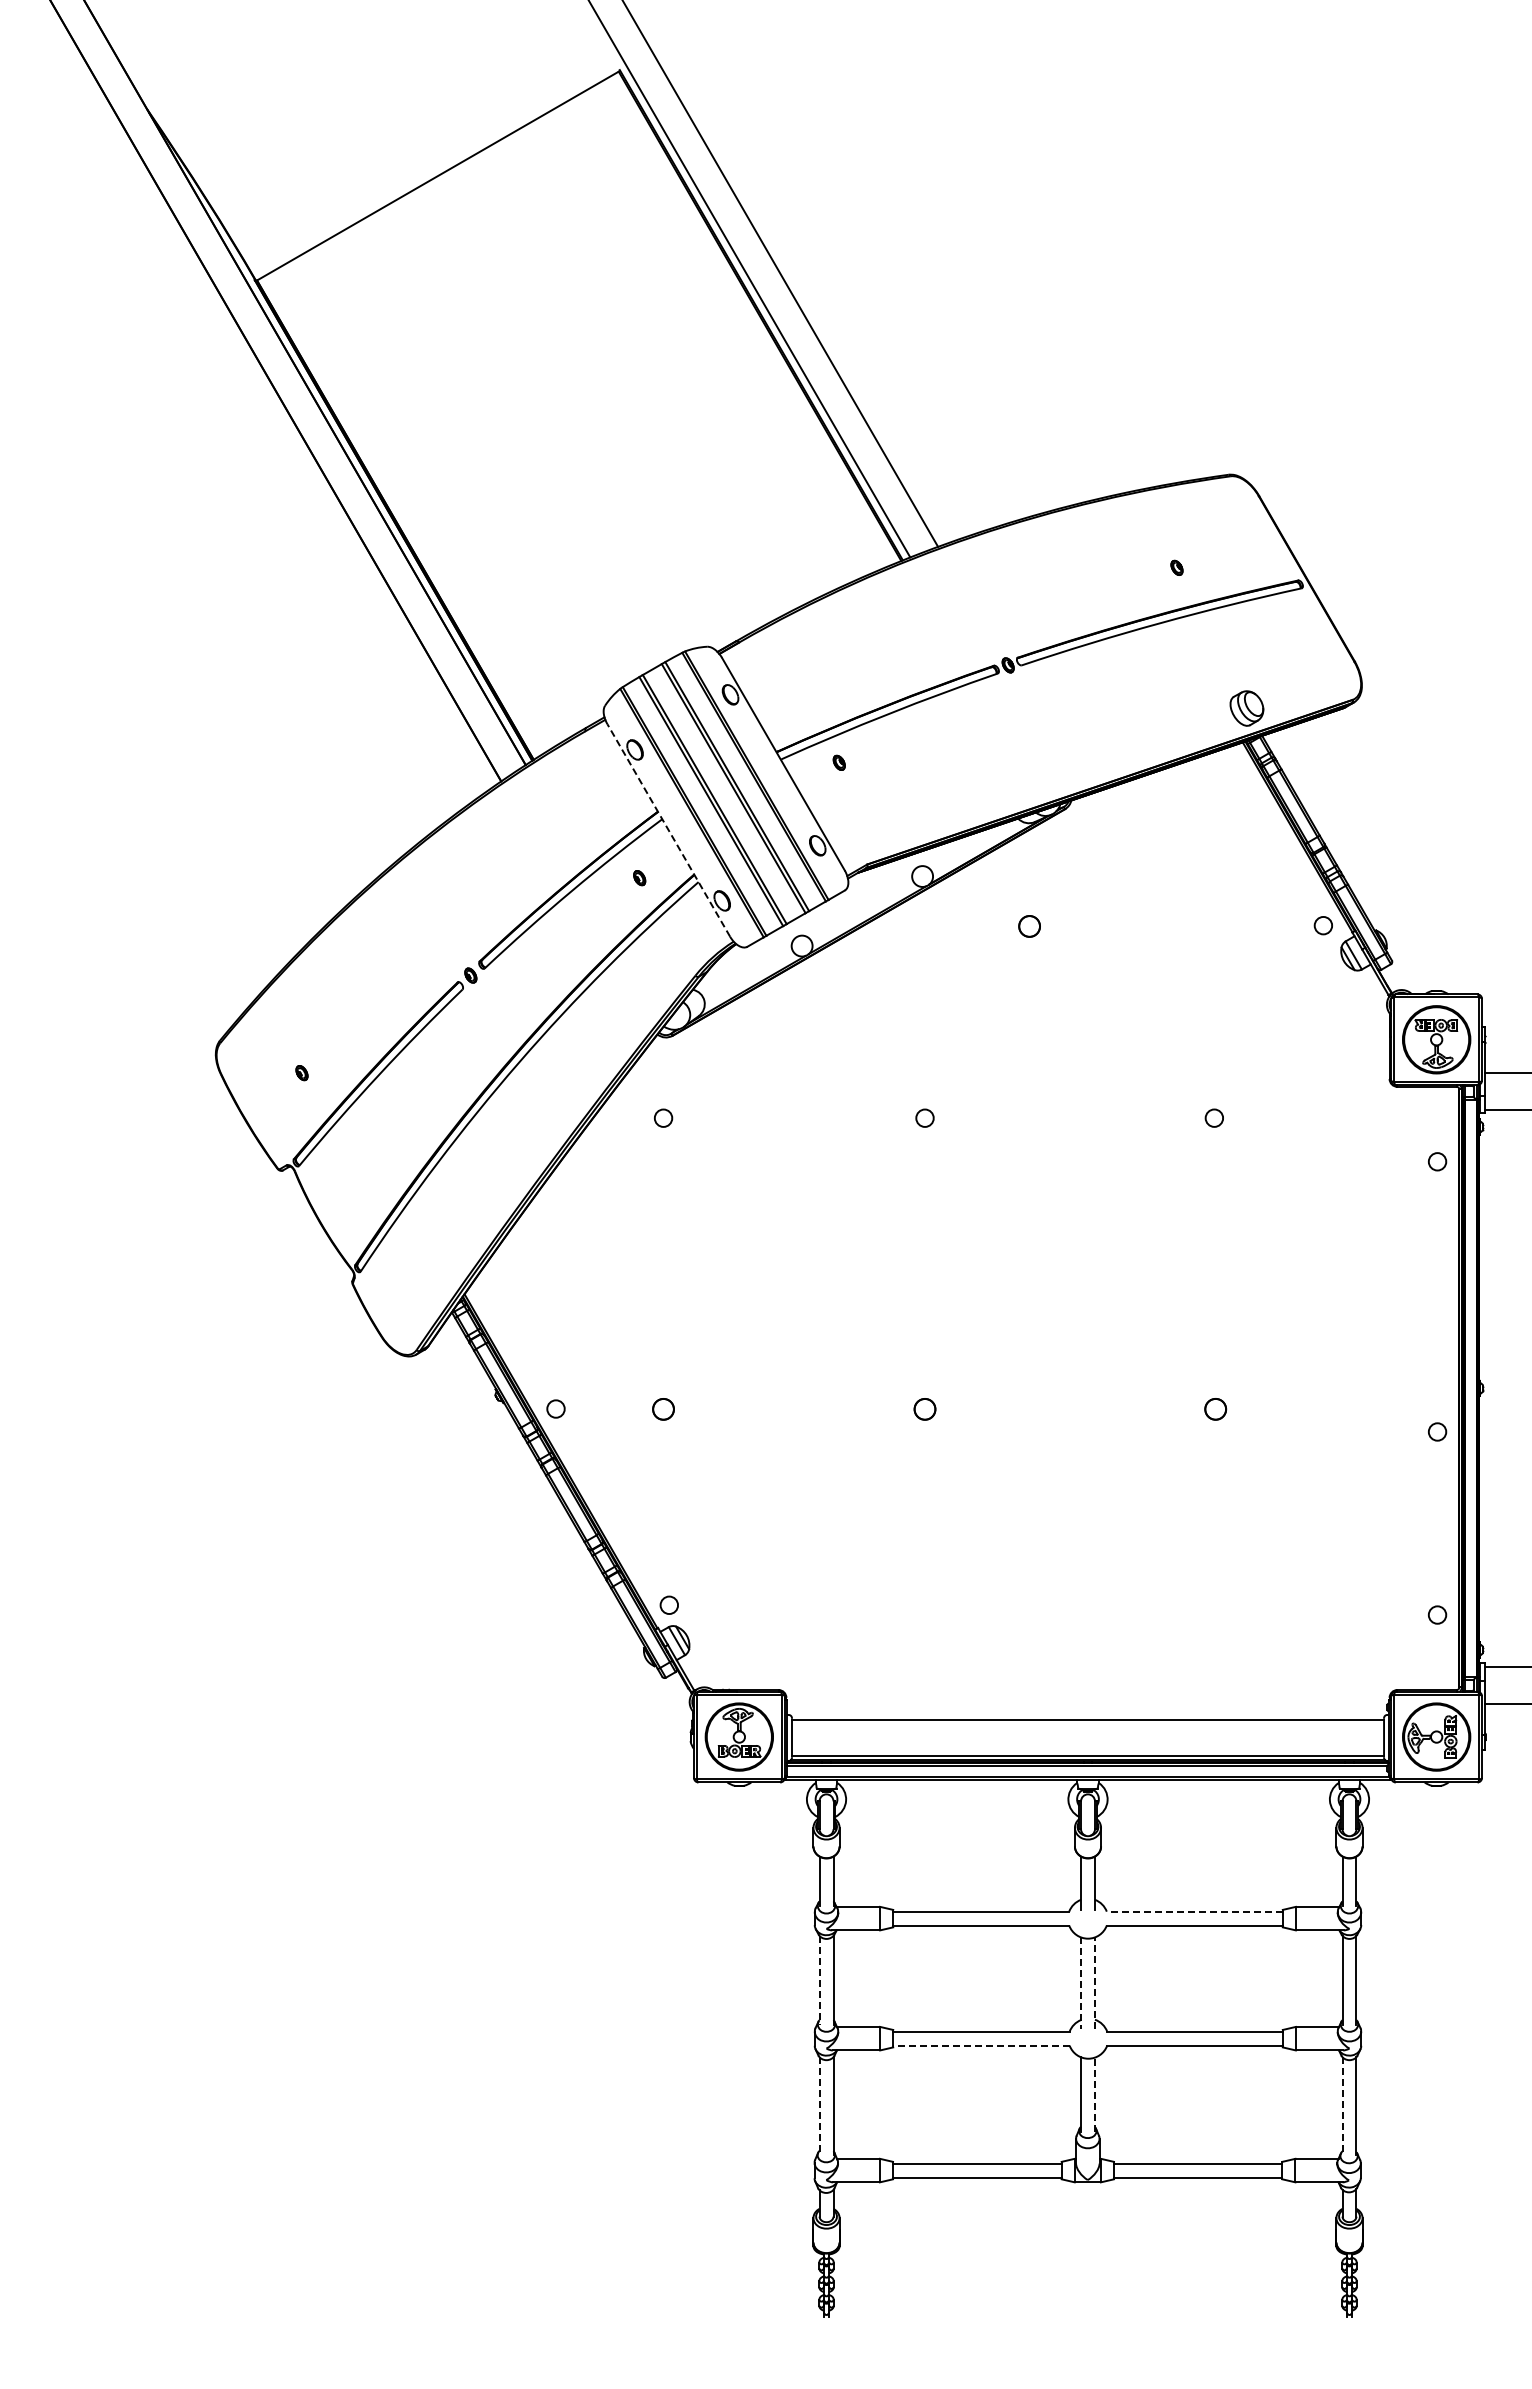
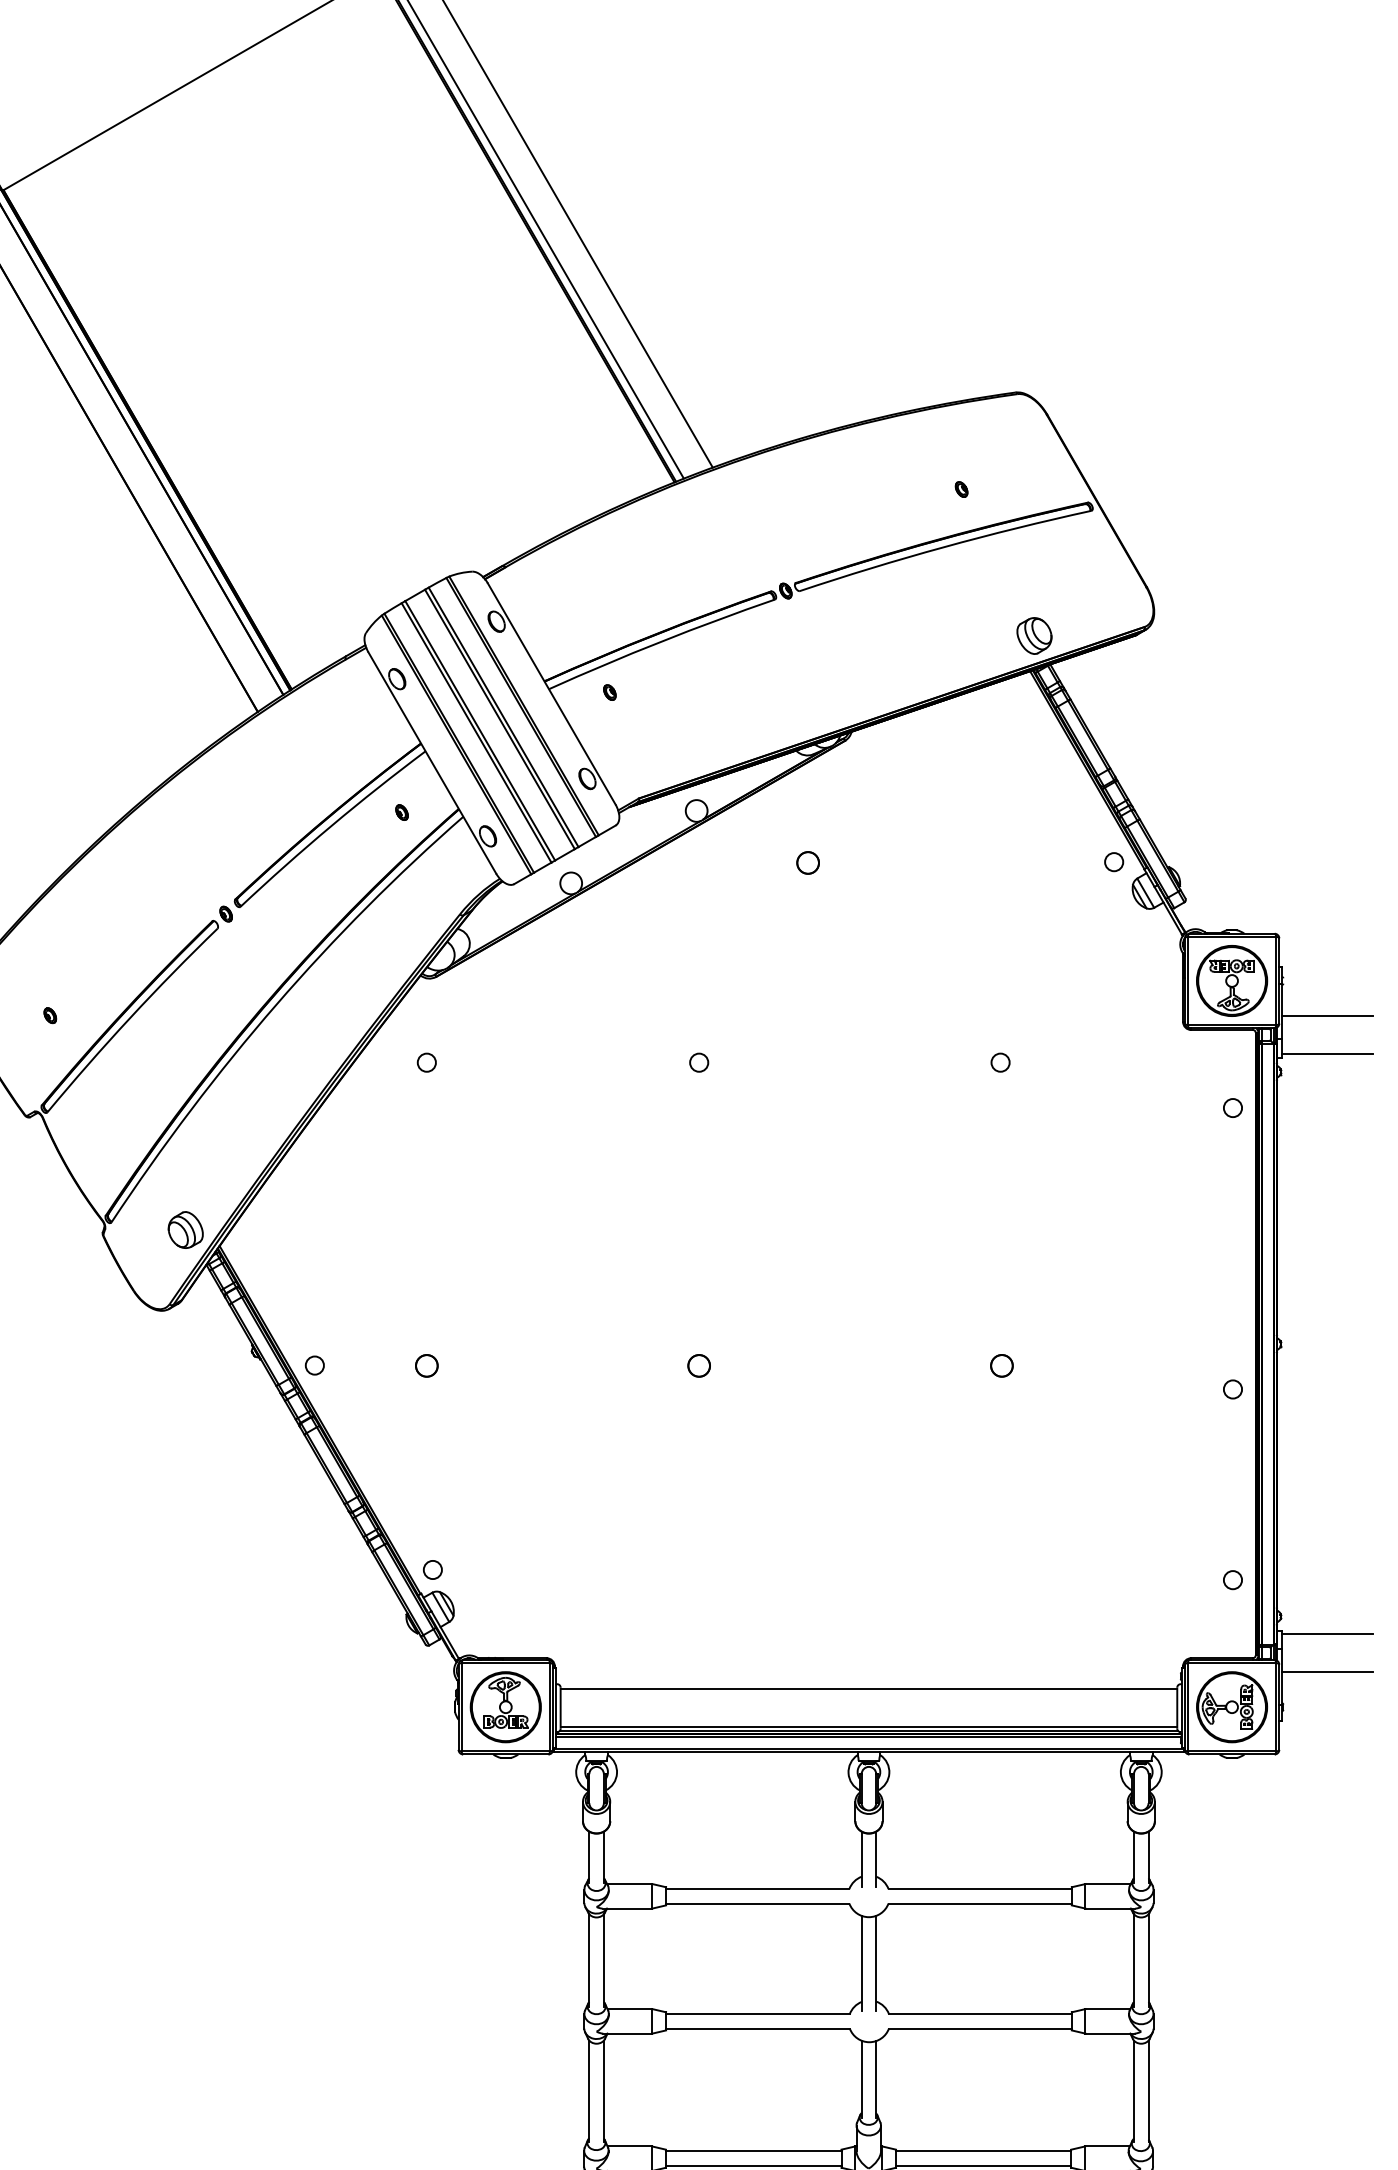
line: (668, 830) -> (432, 763), dashed -> solid
part: (431, 1278) -> (185, 1229), added
line: (1194, 1911) -> (979, 1888), dashed -> solid
line: (819, 1980) -> (589, 1960), dashed -> solid
line: (1081, 1983) -> (862, 1963), dashed -> solid
line: (1094, 1983) -> (875, 1963), dashed -> solid
line: (980, 2045) -> (756, 2028), dashed -> solid
line: (1094, 2094) -> (875, 2079), dashed -> solid
line: (819, 2106) -> (589, 2091), dashed -> solid
line: (1342, 2106) -> (1134, 2091), dashed -> solid

